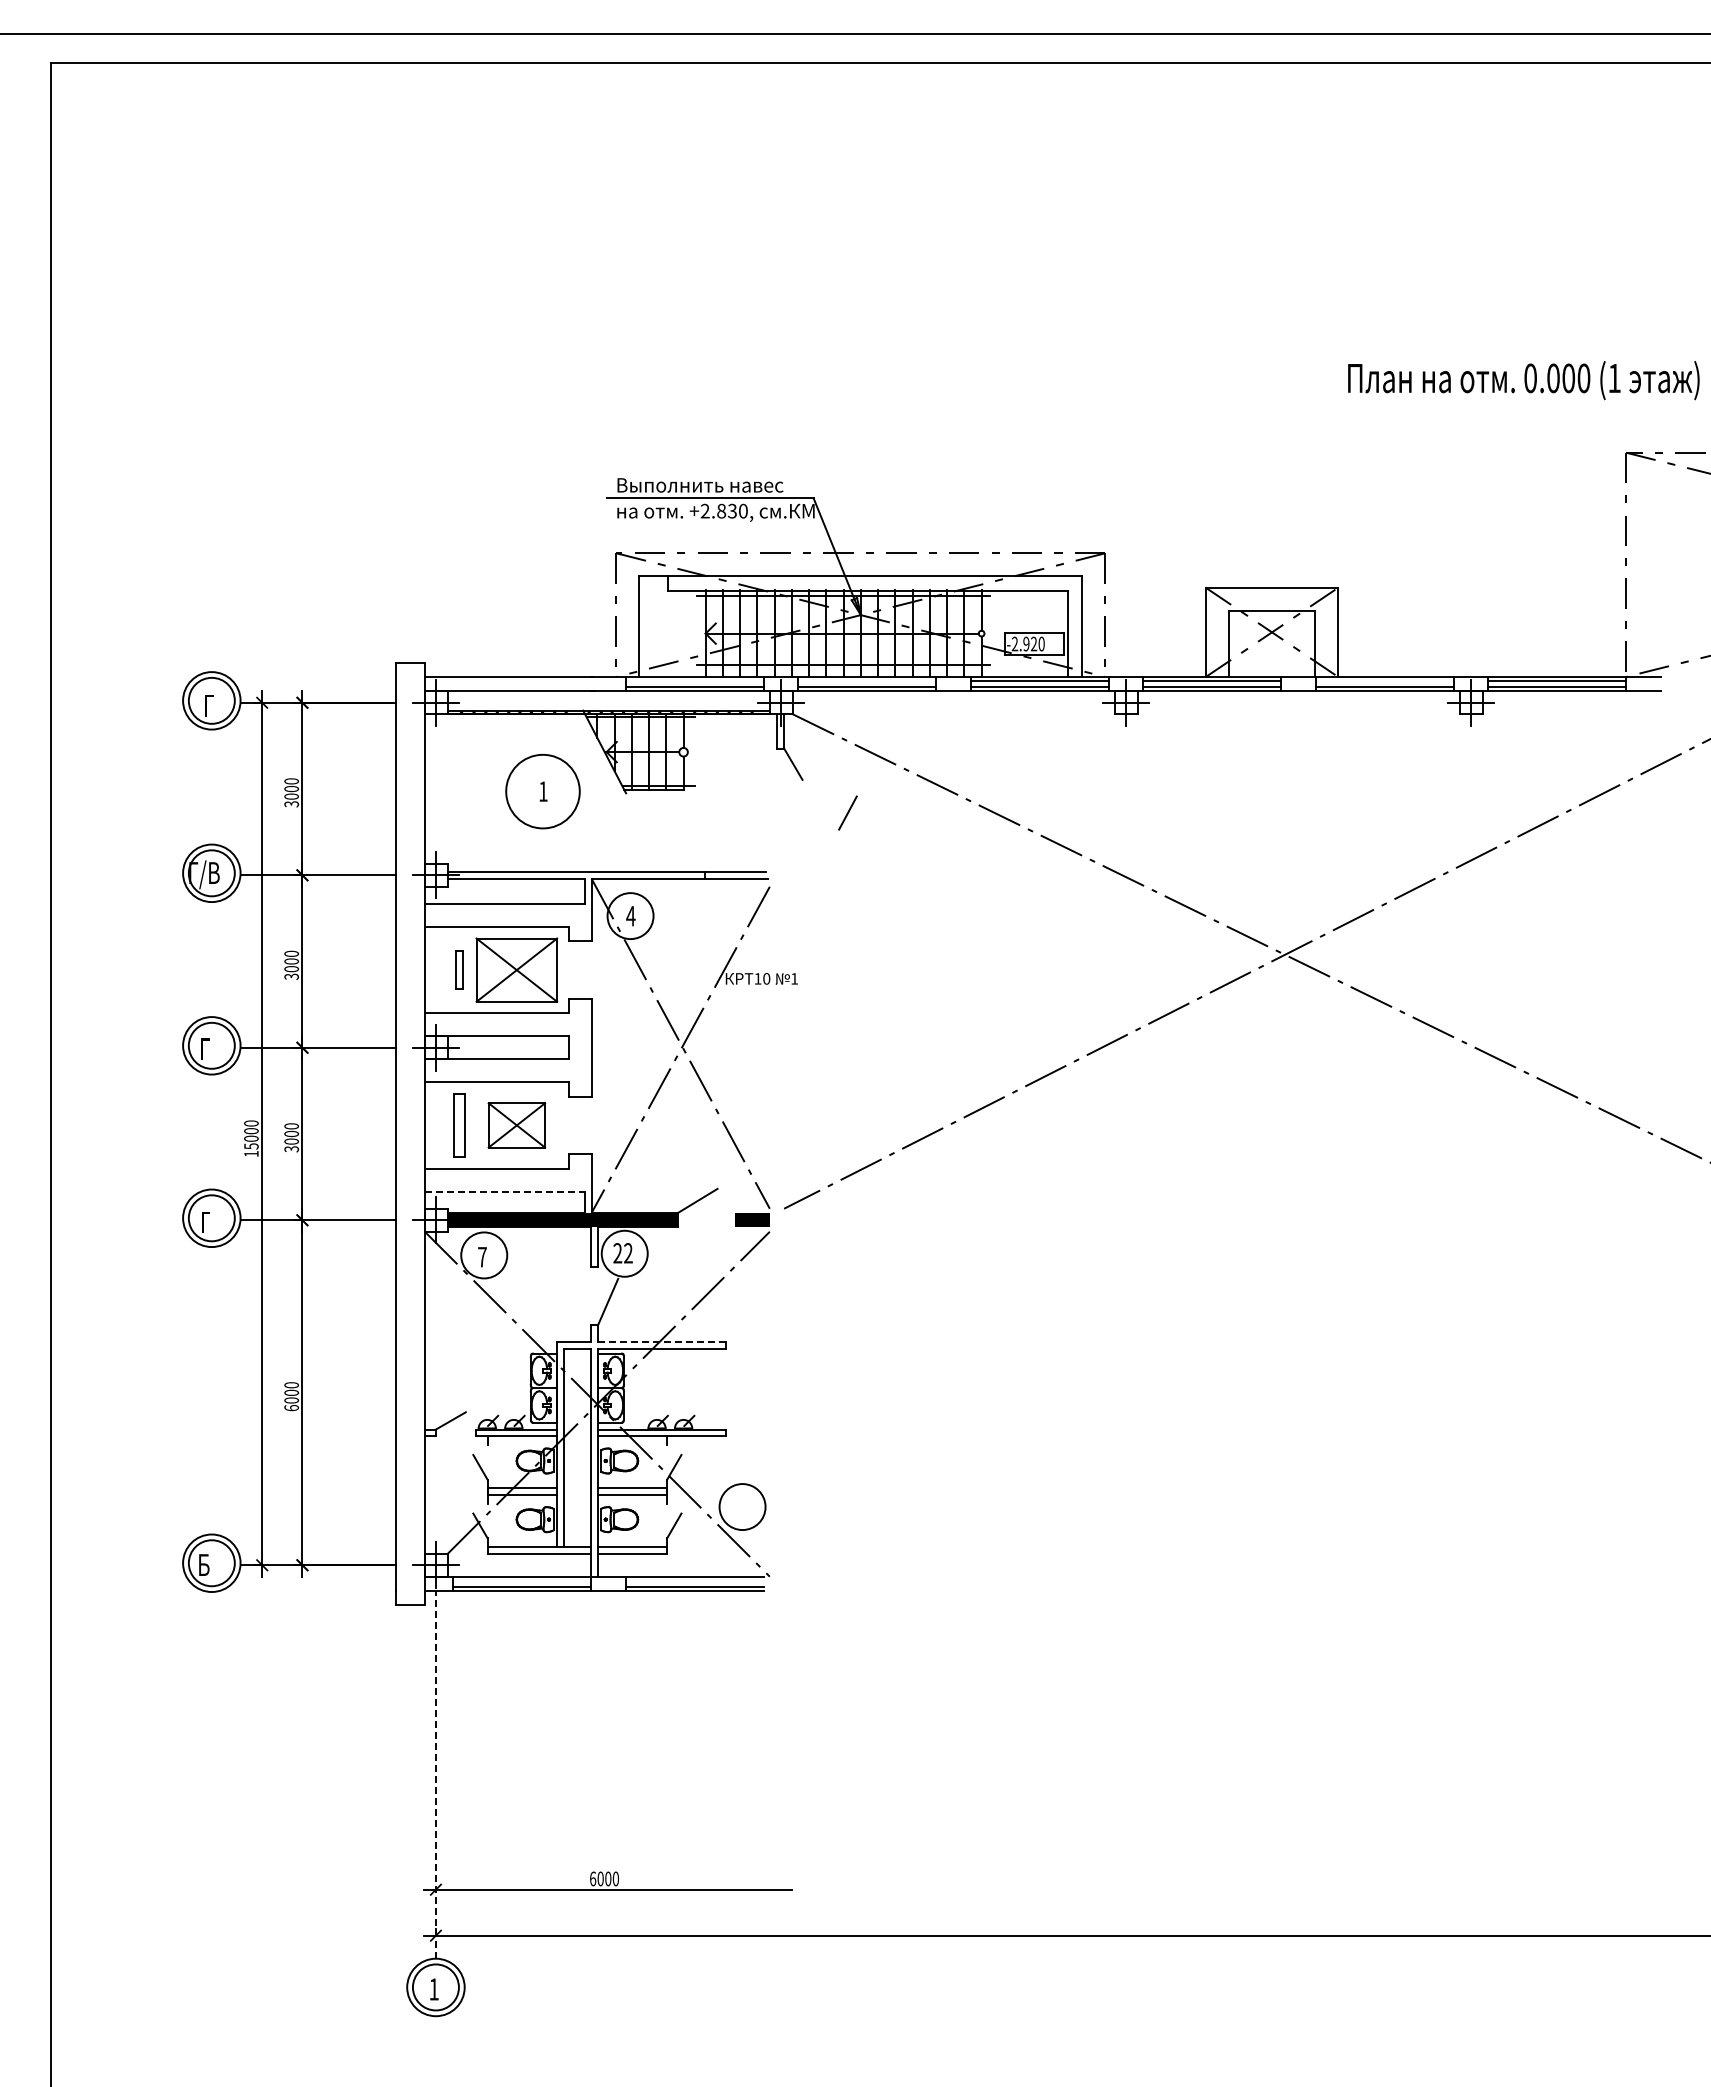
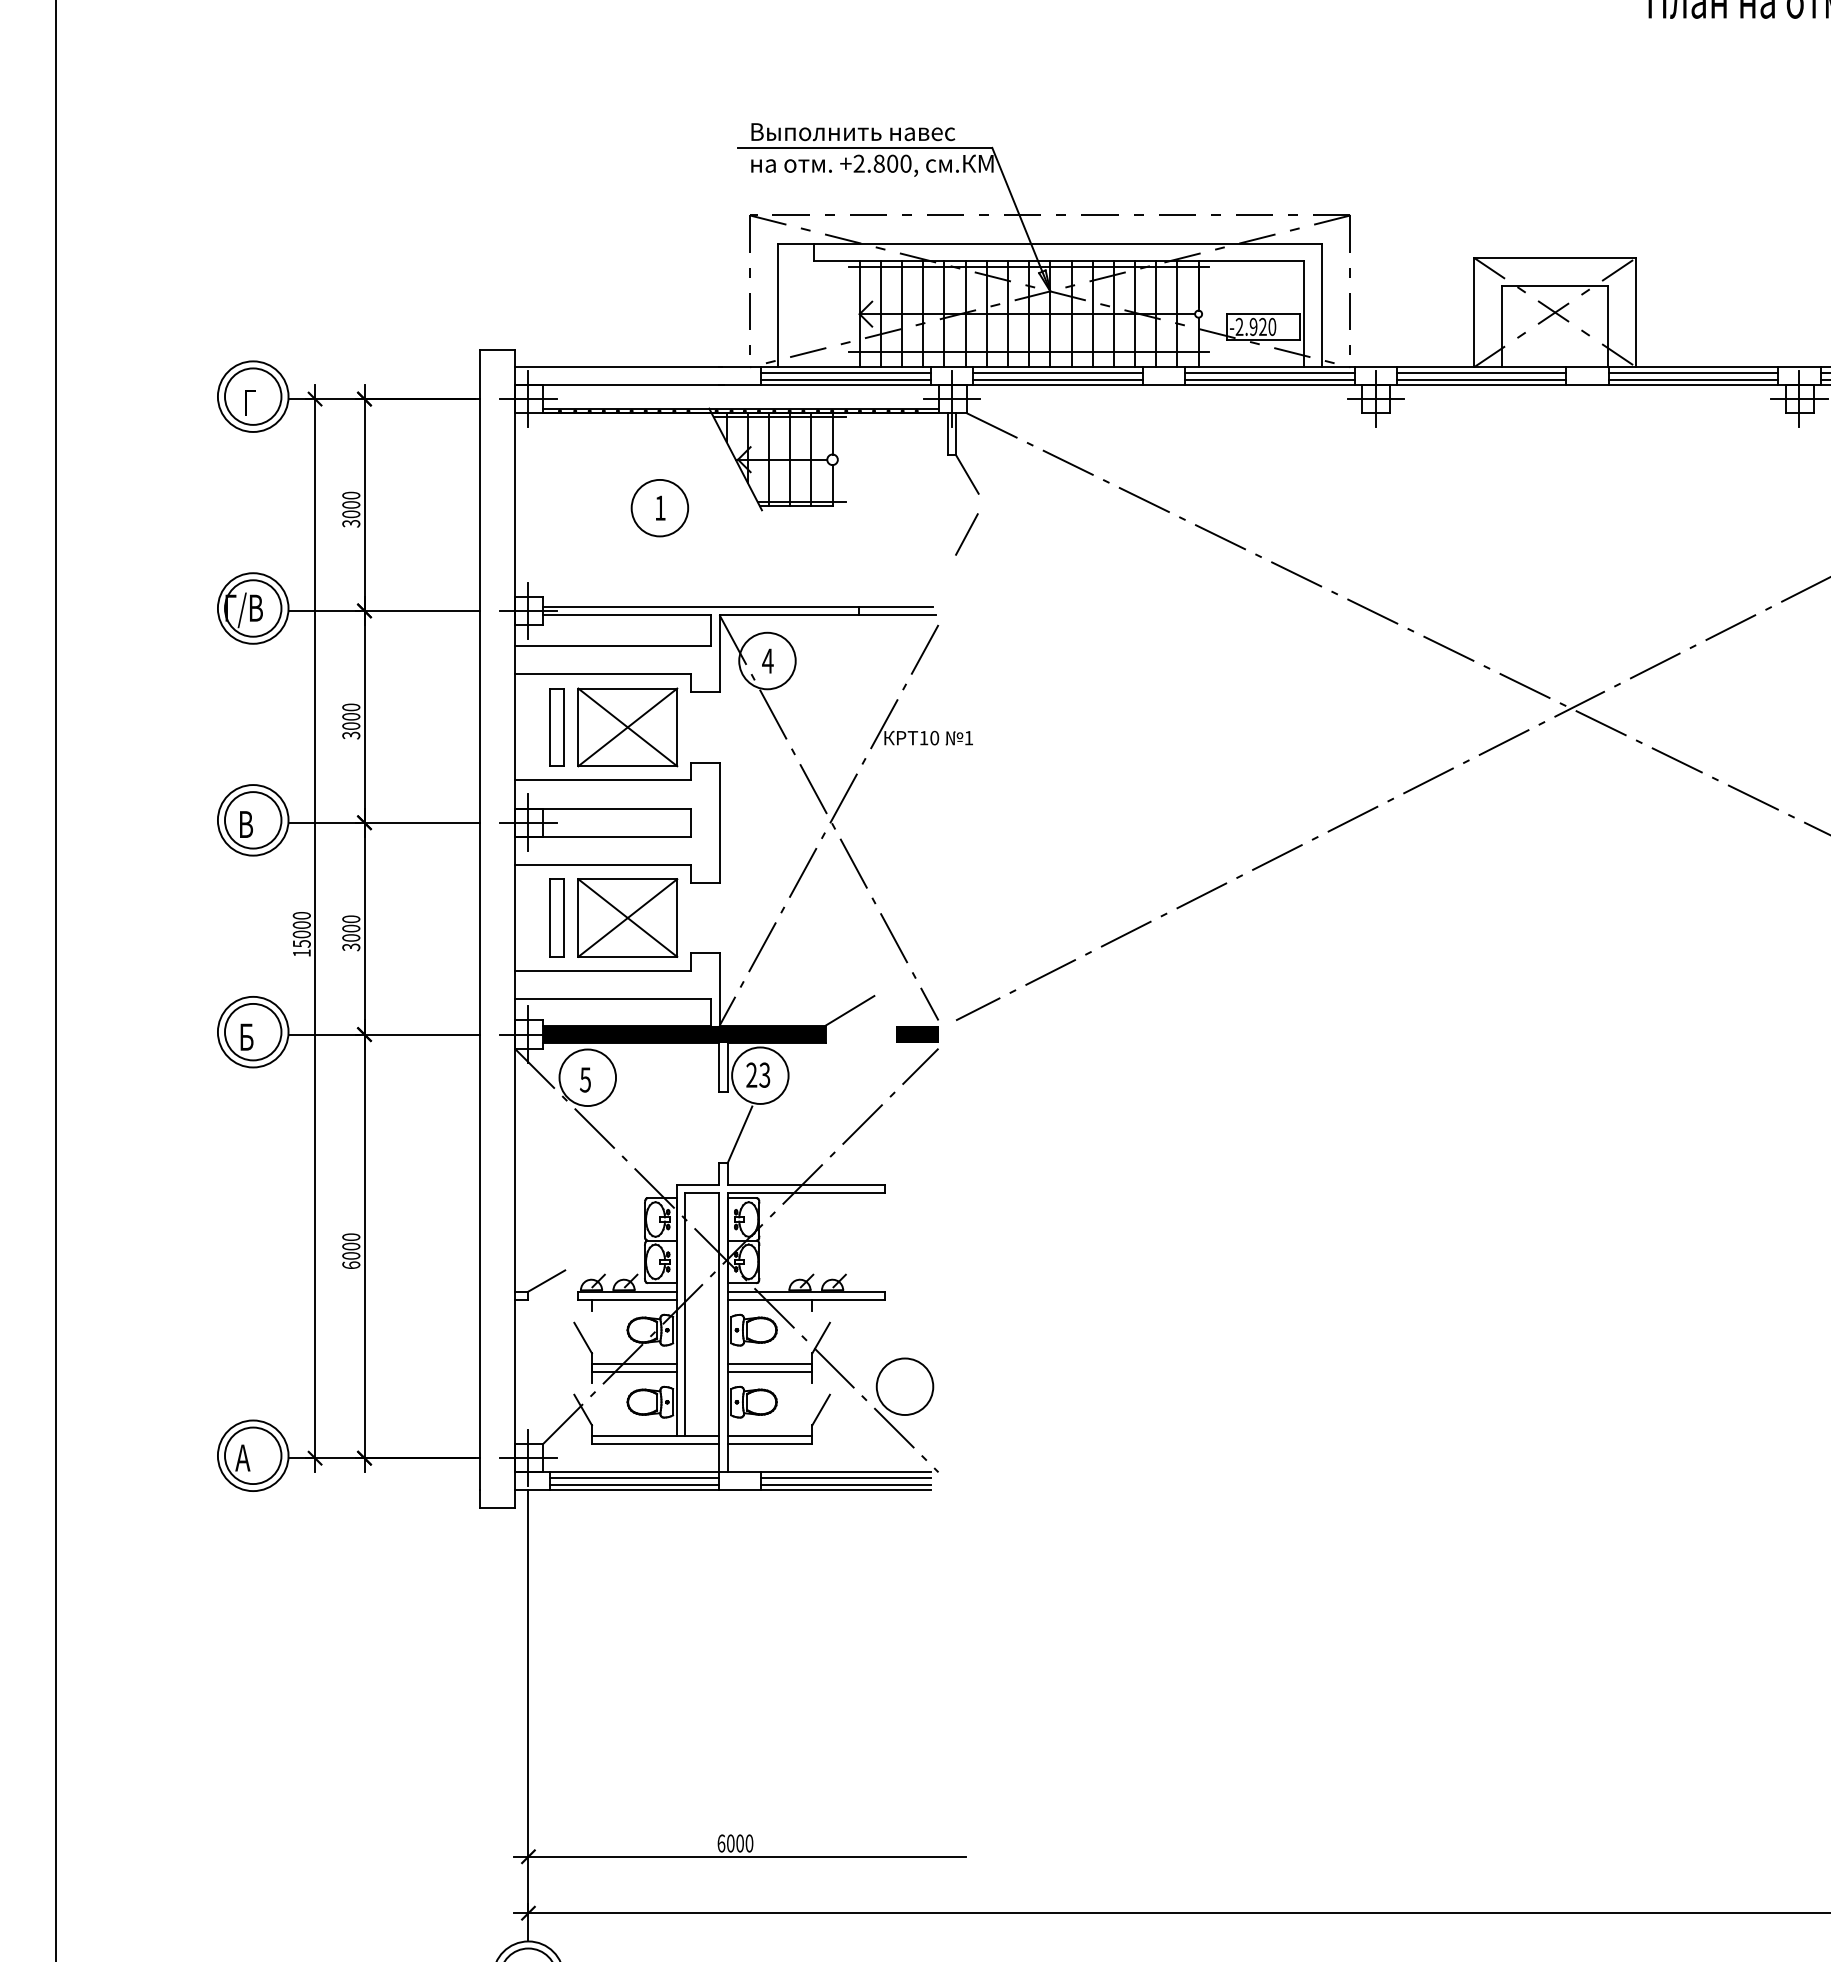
text: (731, 511) -> (891, 164), +2.830, -> +2.800,
line: (694, 681) -> (845, 372), added
line: (867, 681) -> (1058, 372), added
line: (1384, 681) -> (1693, 372), added
circle: (543, 791) -> (660, 508), size x0.62
line: (847, 812) -> (966, 533), moved
part: (459, 970) -> (557, 727), size x1.67
text: (206, 1049) -> (246, 824), Г -> В
part: (516, 1125) -> (627, 918), size x1.43
line: (504, 1191) -> (612, 999), dashed -> solid
text: (206, 1222) -> (246, 1037), Г -> Б
text: (628, 1253) -> (764, 1075), 22 -> 23
text: (482, 1257) -> (585, 1080), 7 -> 5
line: (662, 1342) -> (806, 1184), dashed -> solid
text: (203, 1564) -> (242, 1457), Б -> А
line: (522, 1581) -> (634, 1478), added
line: (694, 1581) -> (845, 1478), added
line: (435, 1774) -> (527, 1715), dashed -> solid

